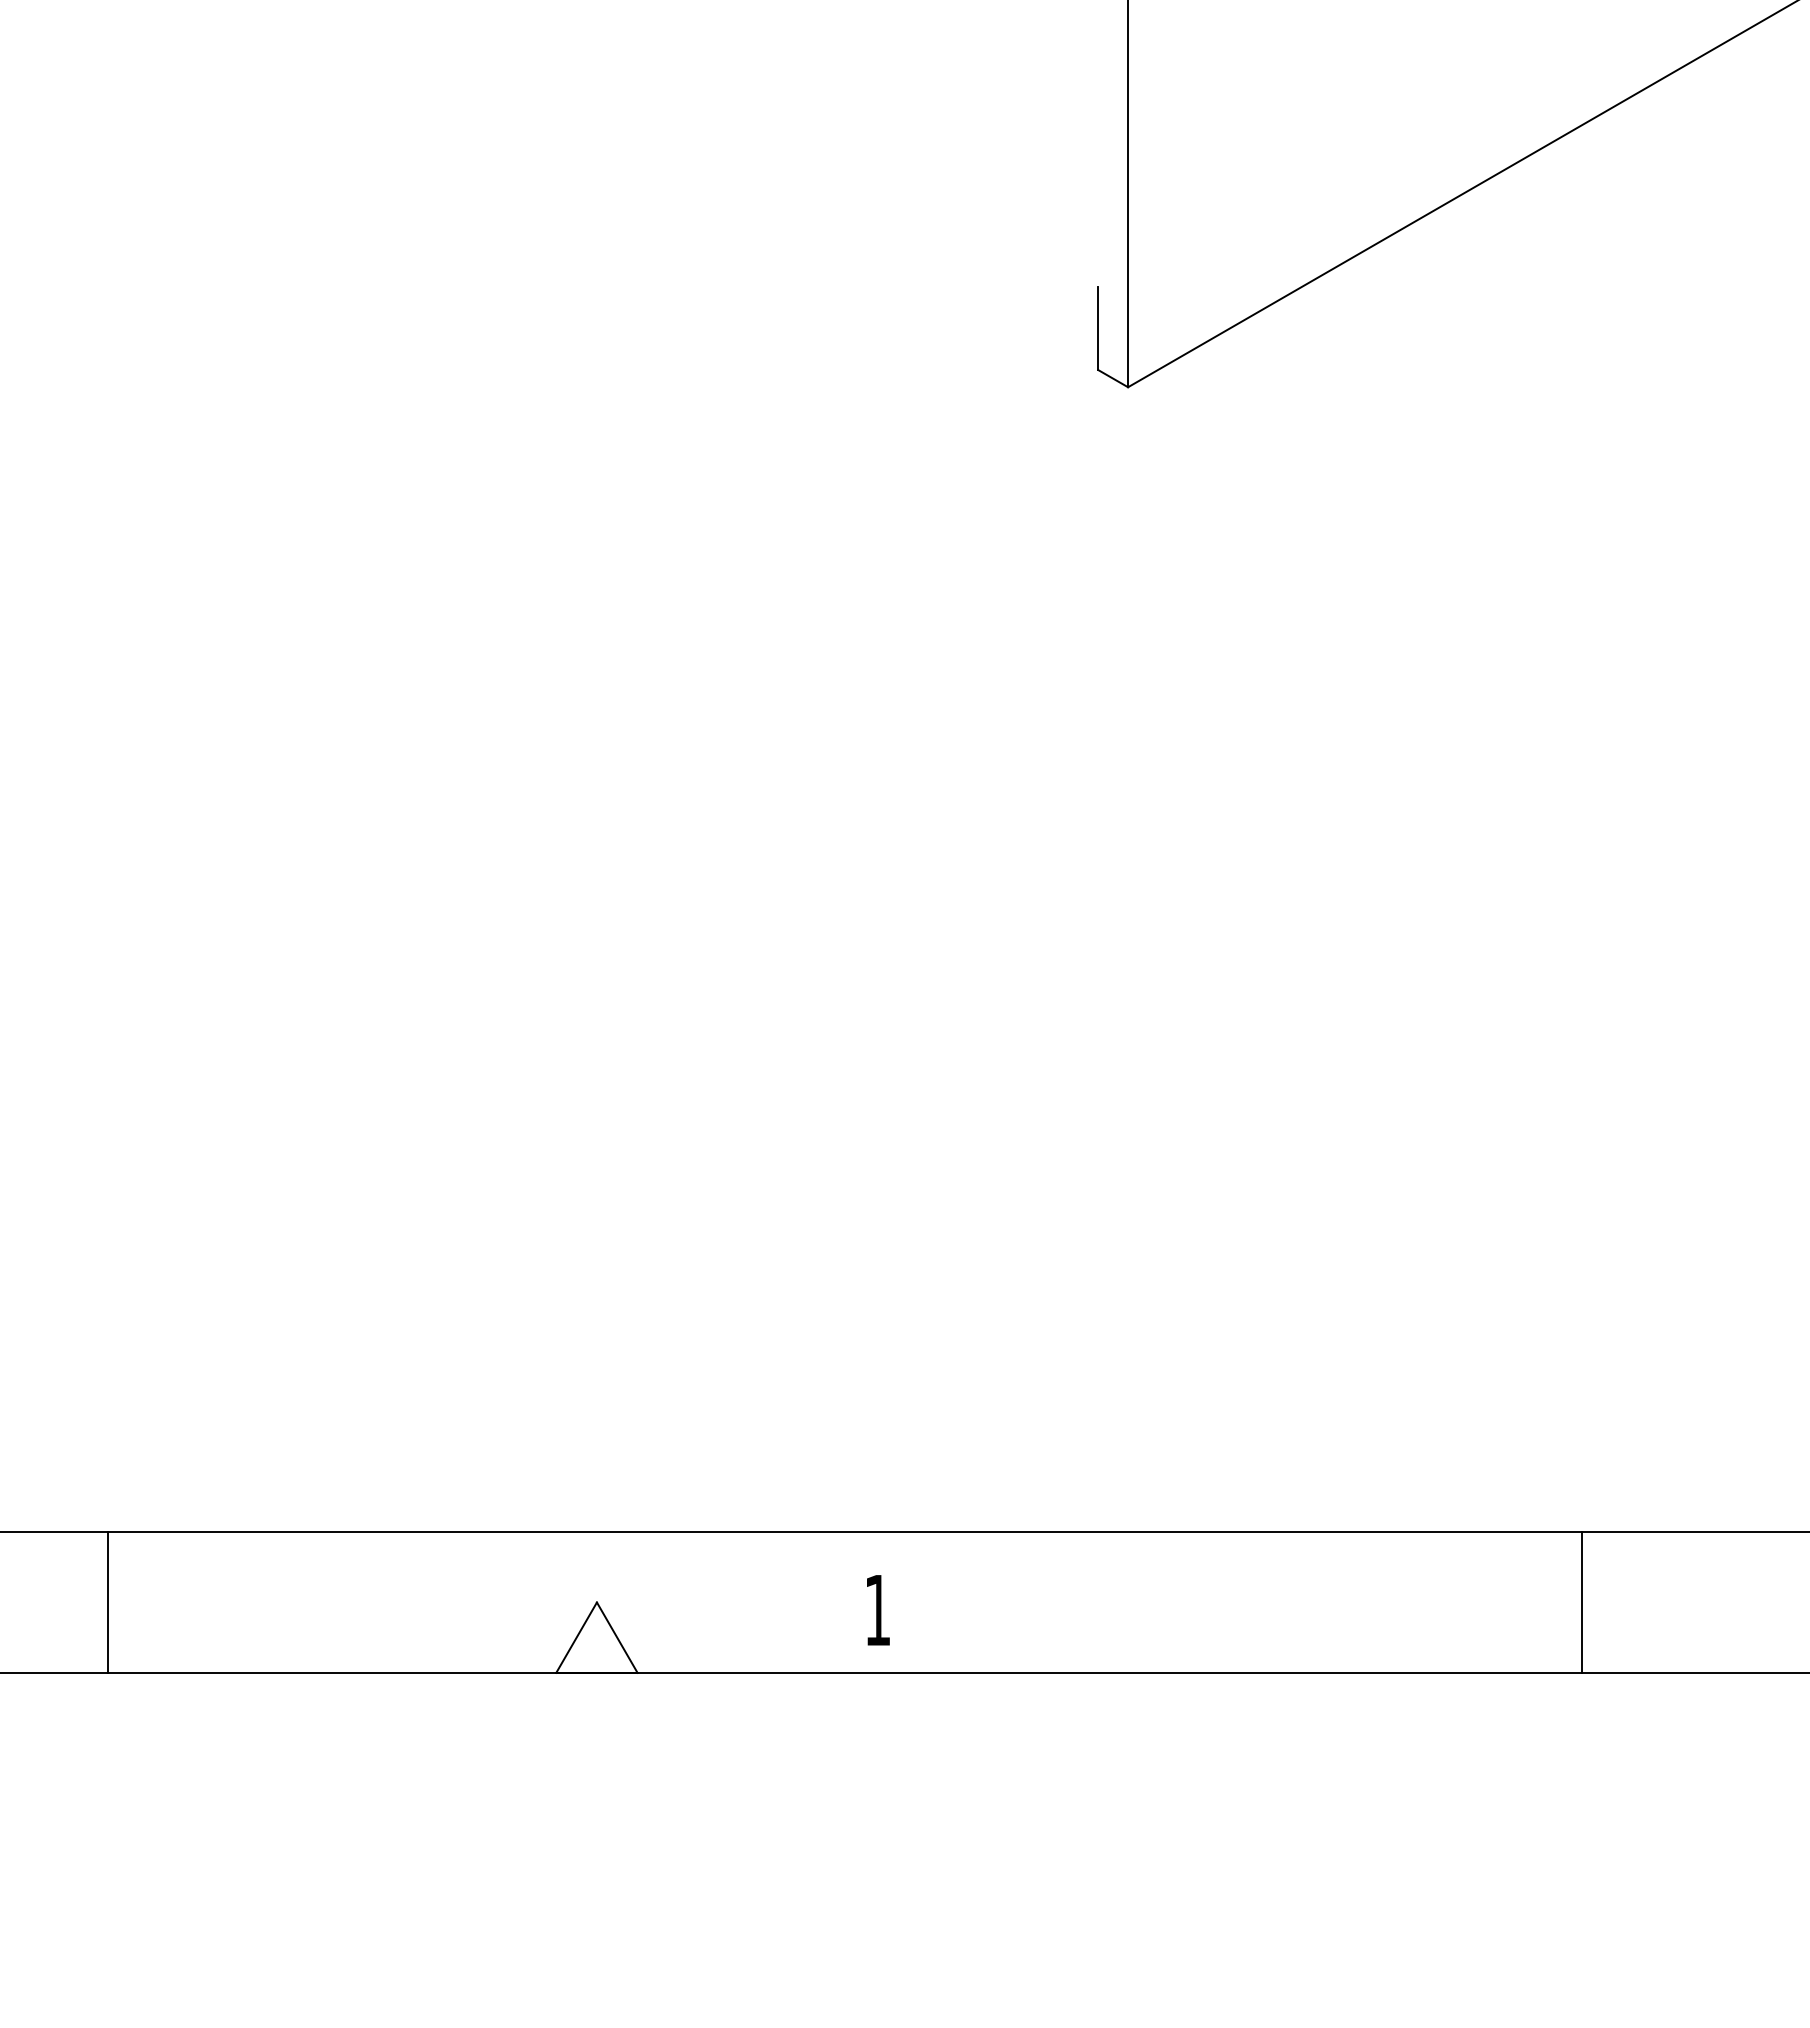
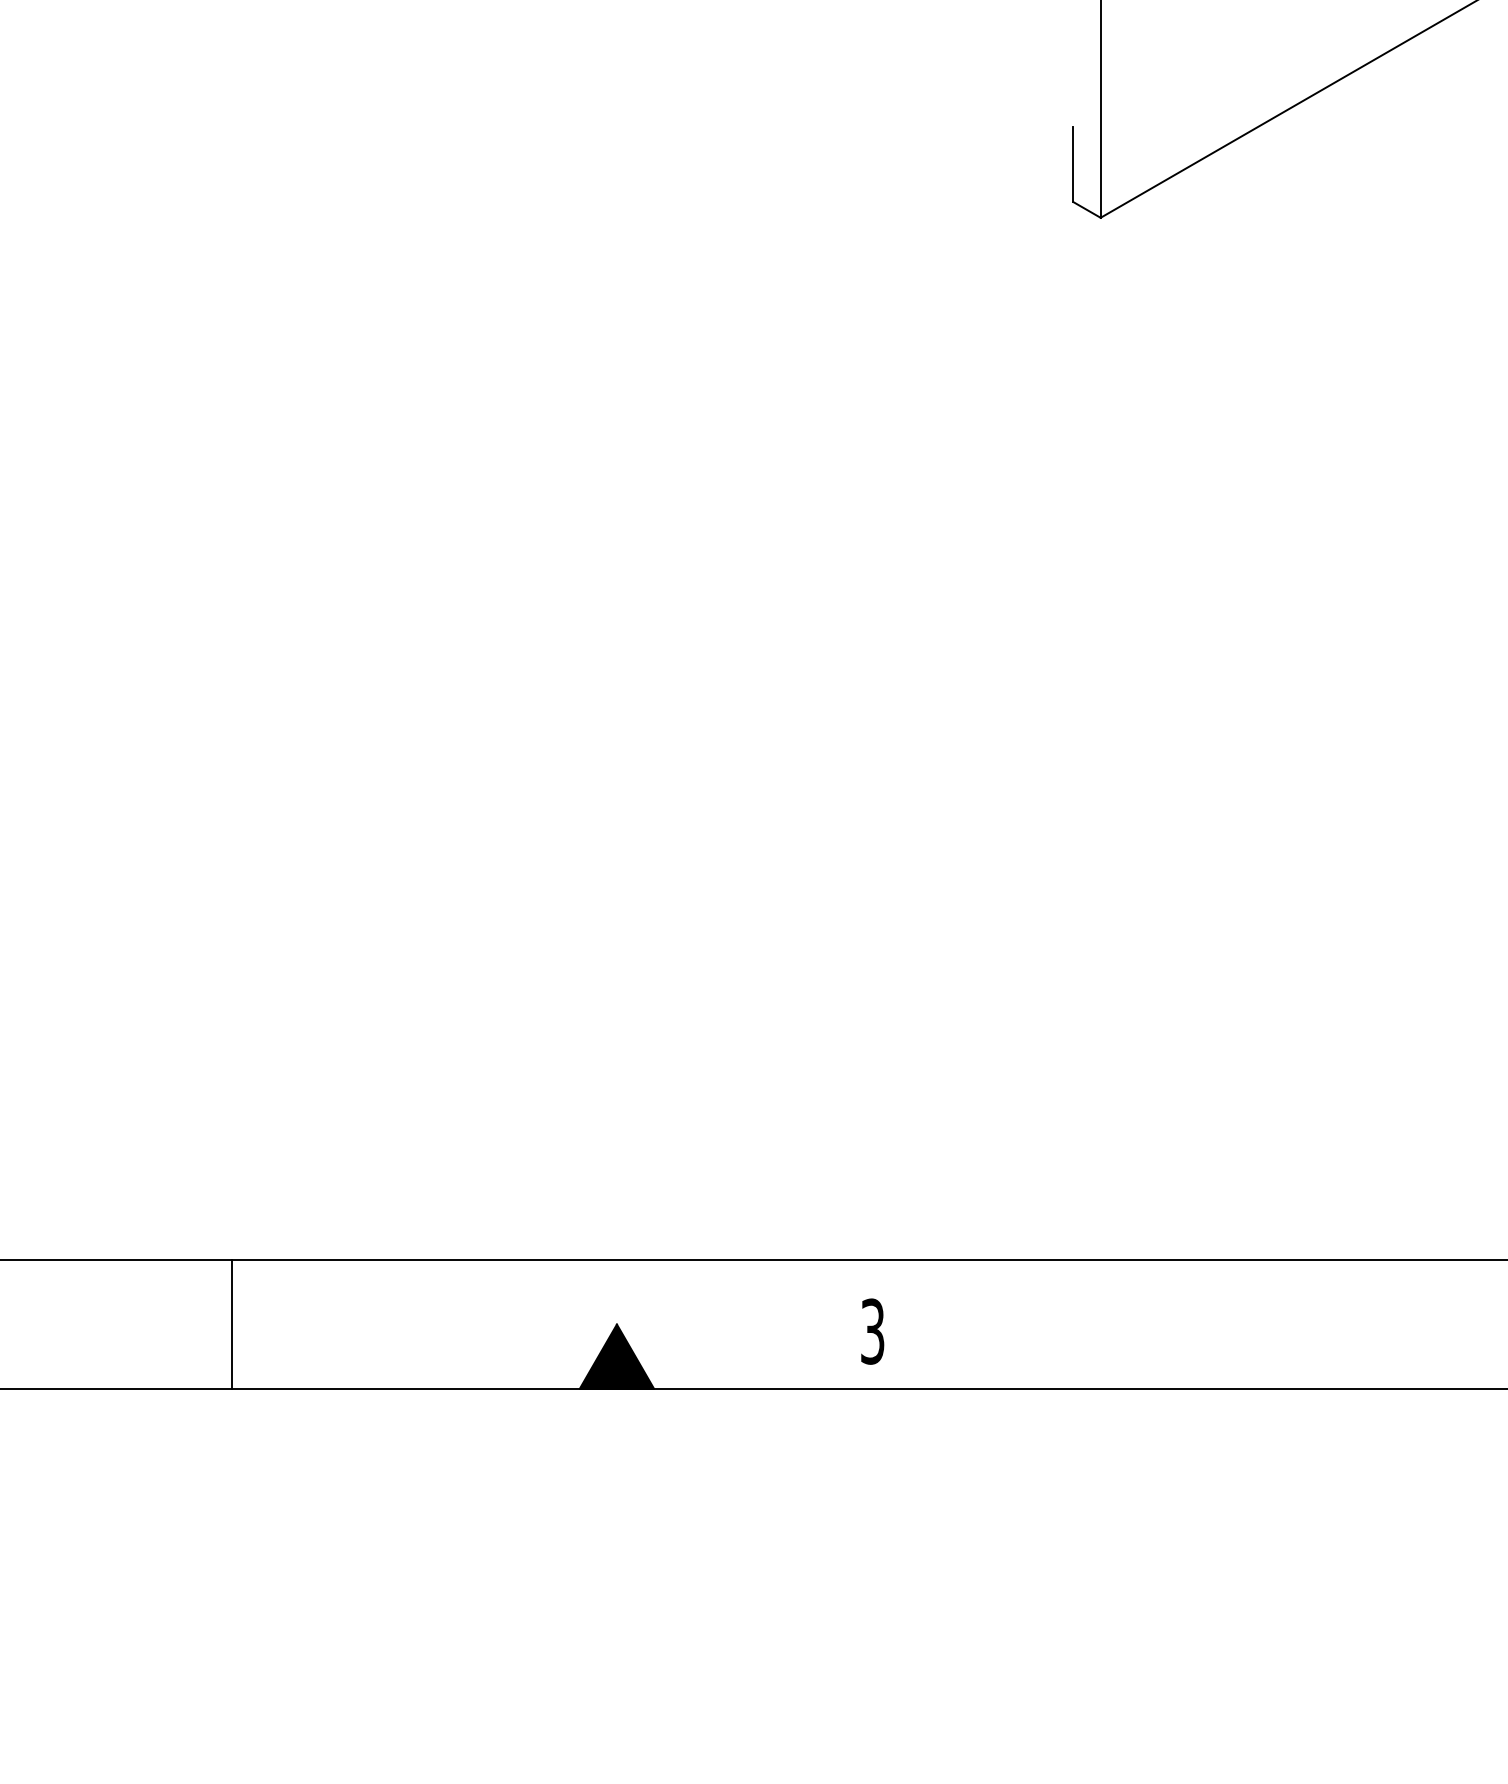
line: (107, 1602) -> (232, 1324), moved
text: (877, 1609) -> (872, 1330), 1 -> 3
fill: (596, 1637) -> (616, 1356), added

